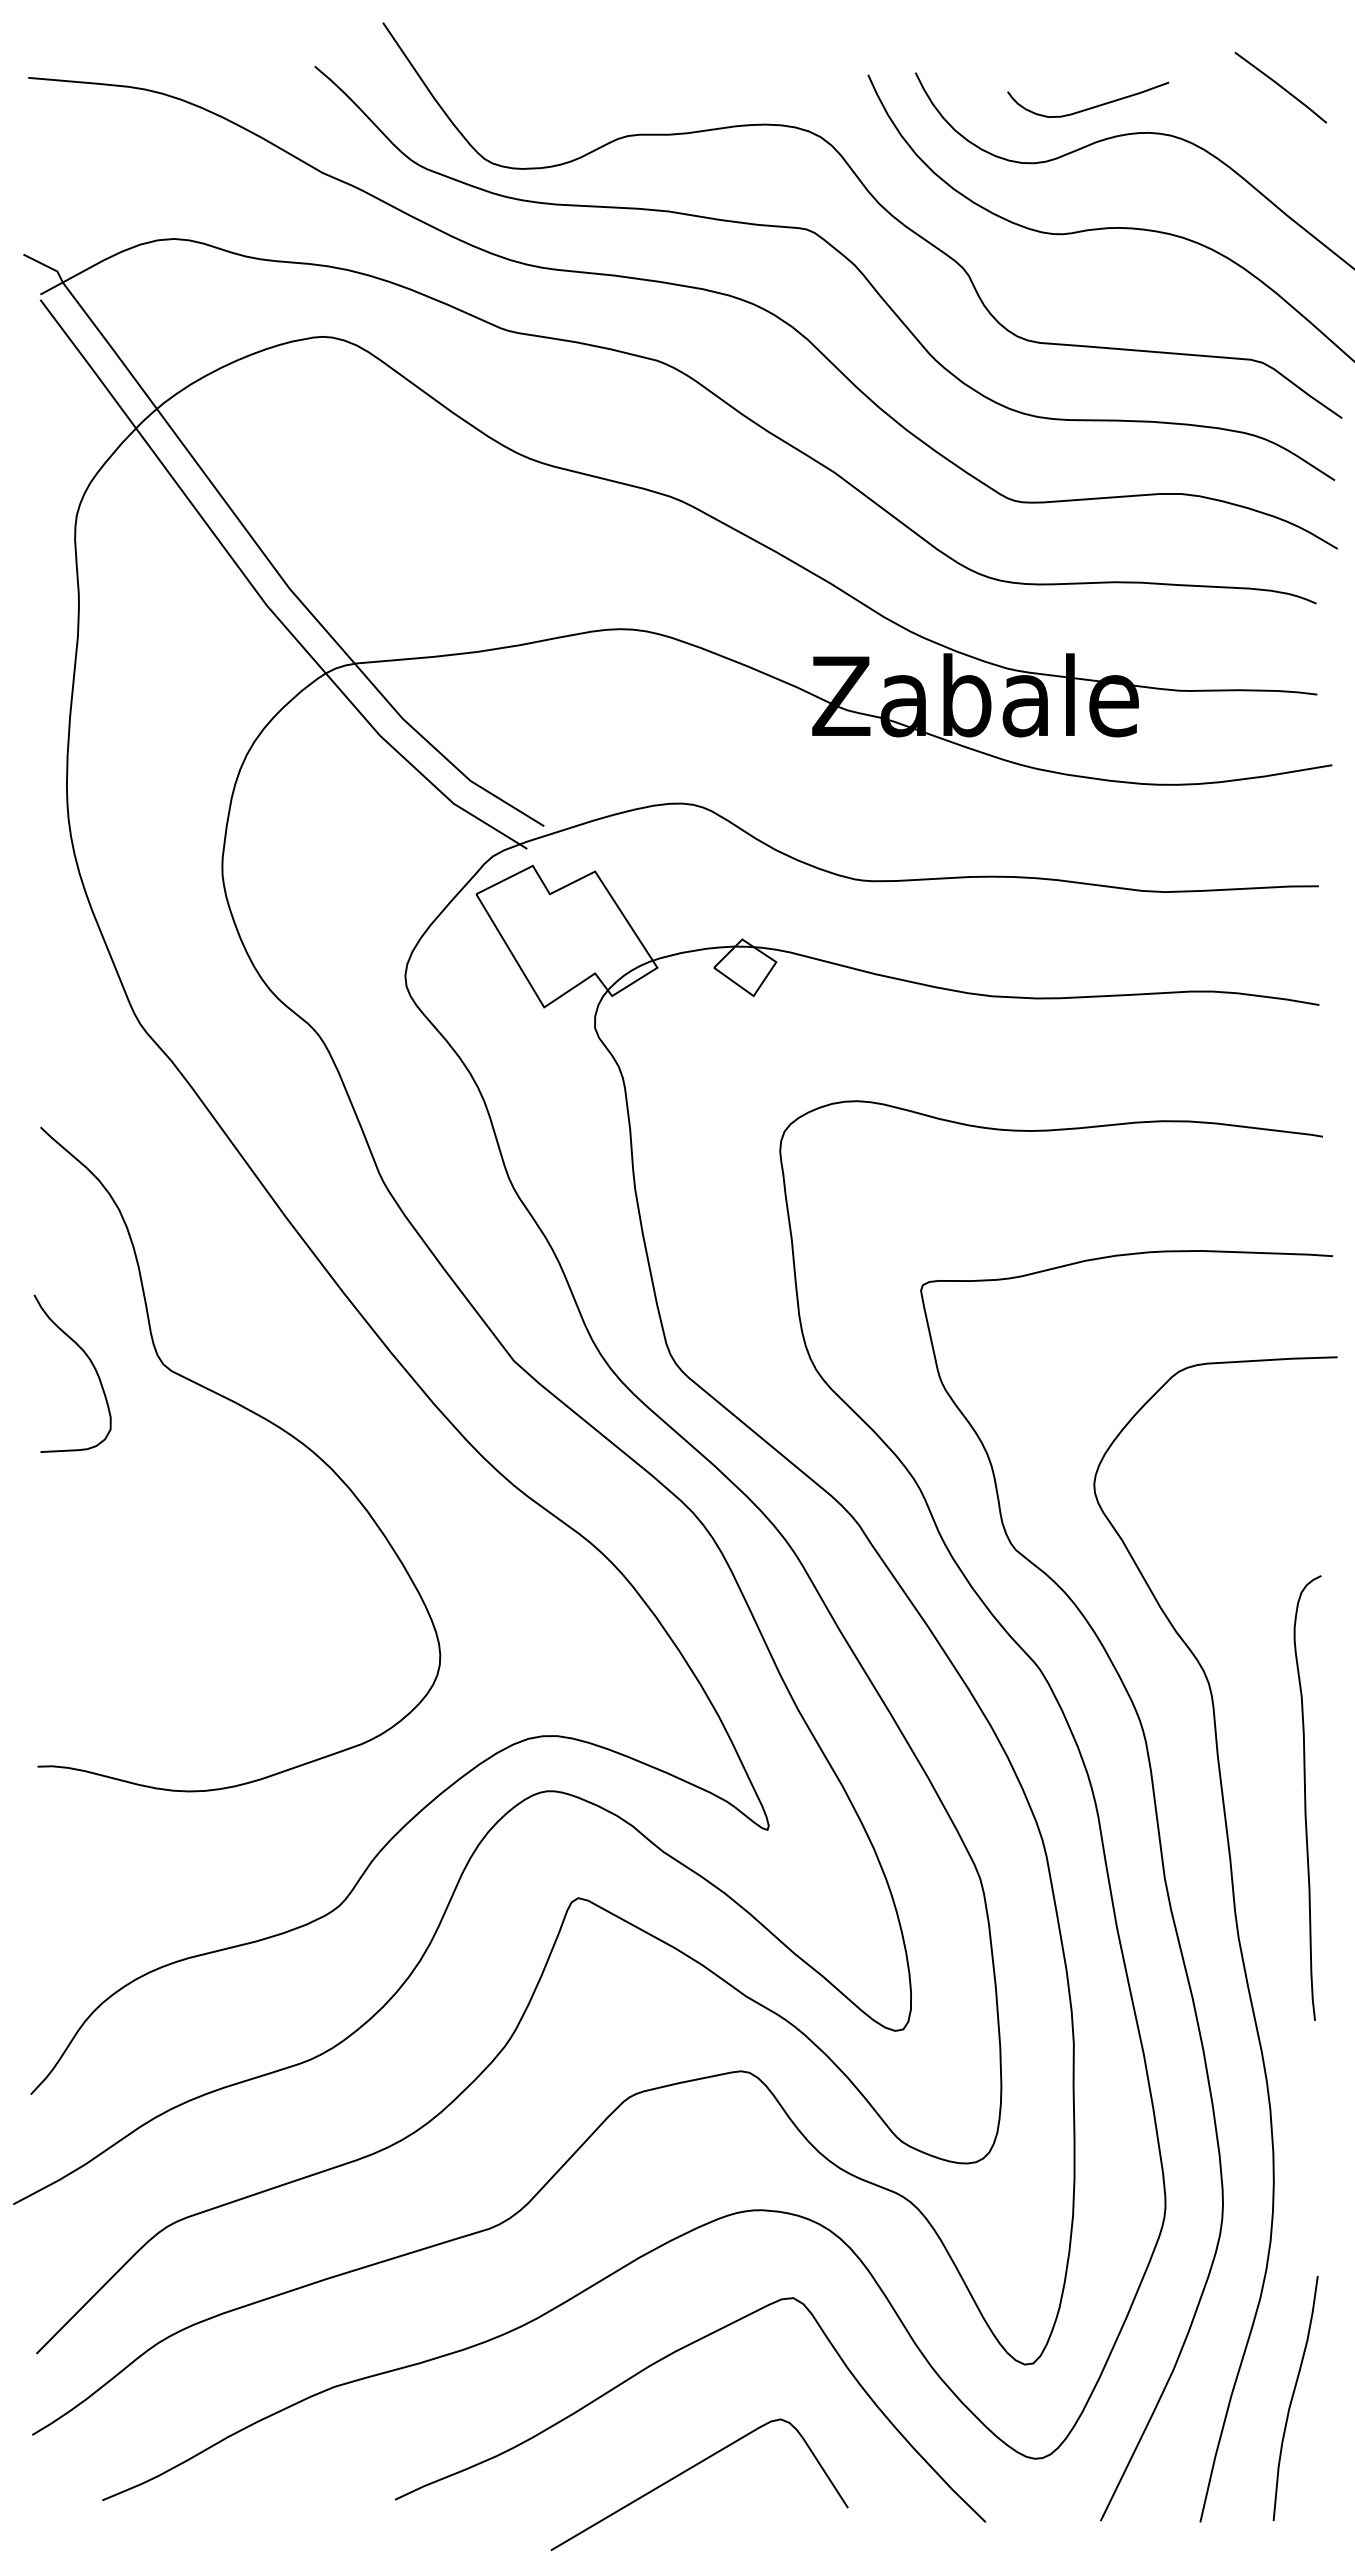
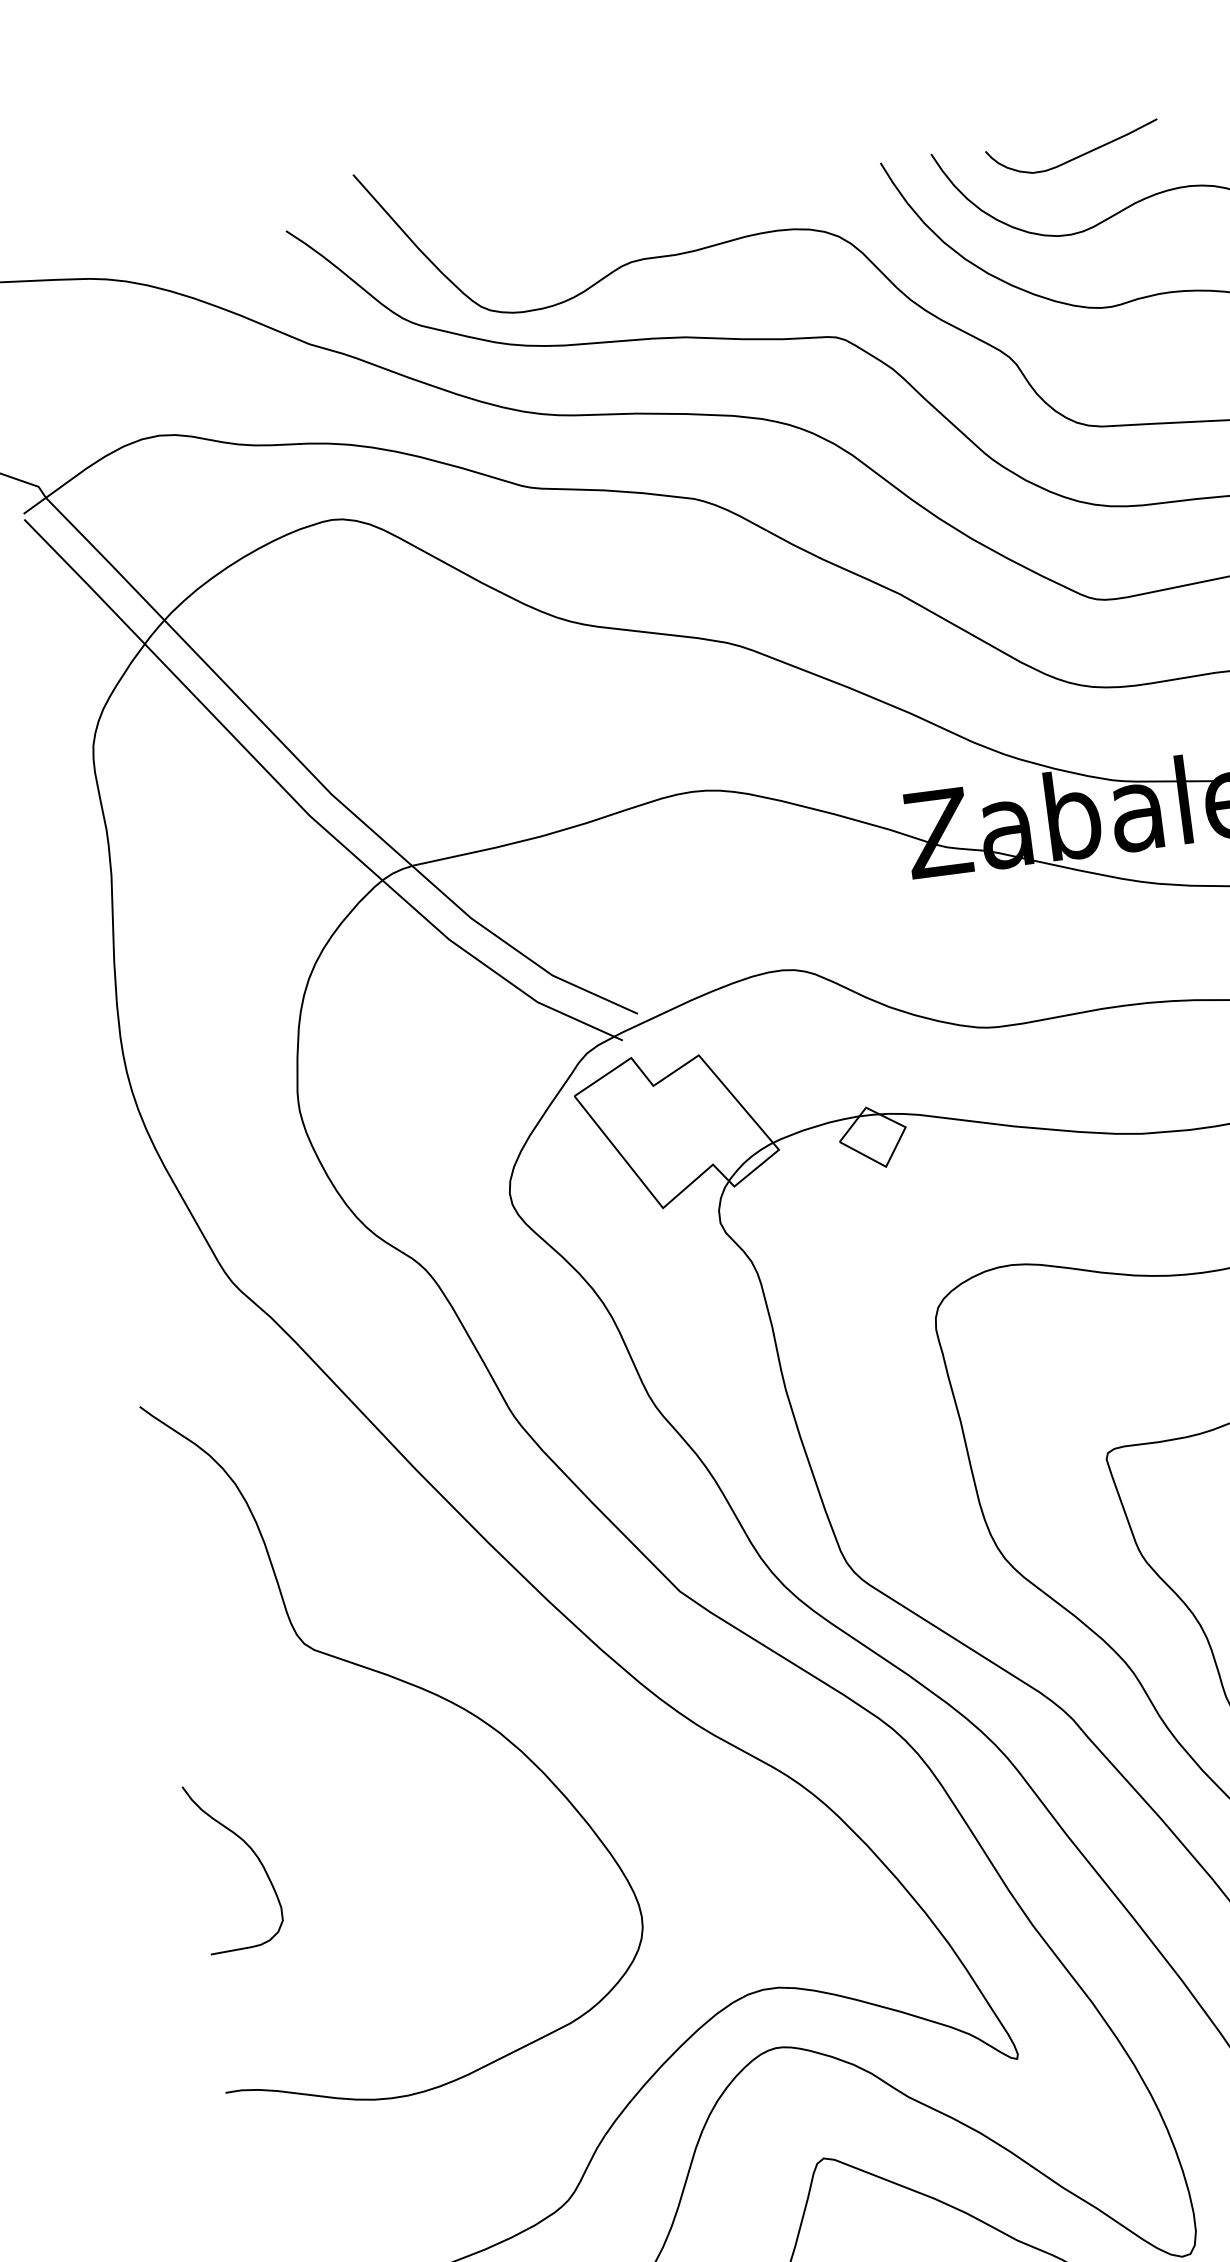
curve: (1092, 106) -> (1078, 155), moved
curve: (91, 1364) -> (253, 1853), moved

